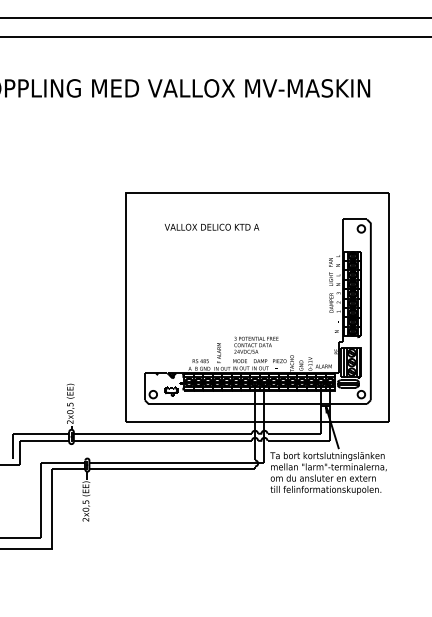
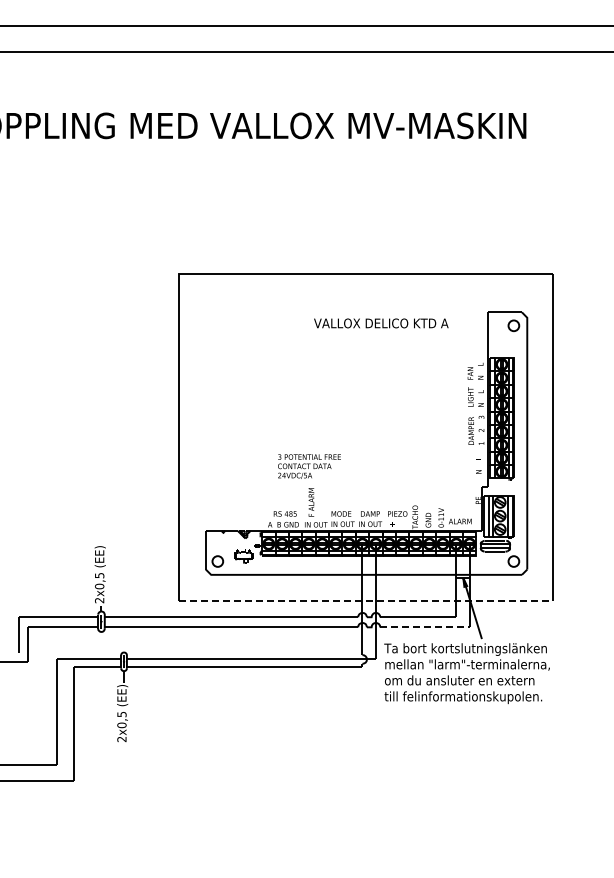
text: (212, 227) -> (381, 323), moved
text: (256, 345) -> (309, 466), moved
line: (257, 422) -> (366, 601), solid -> dashed
line: (298, 440) -> (424, 627), solid -> dashed

